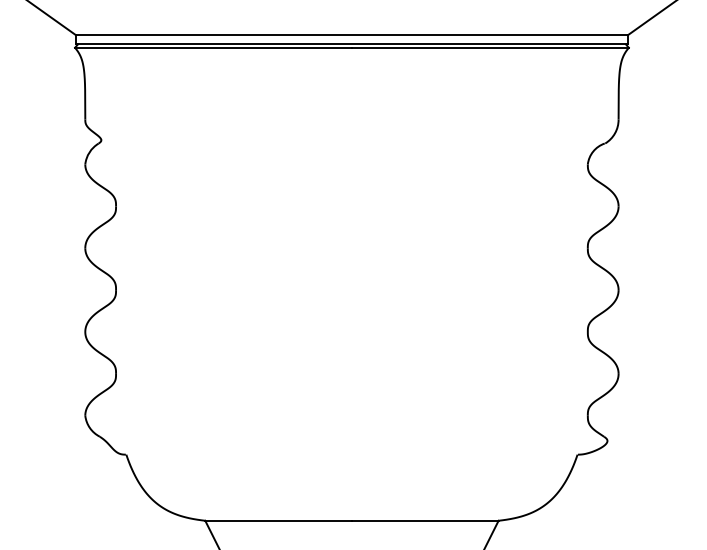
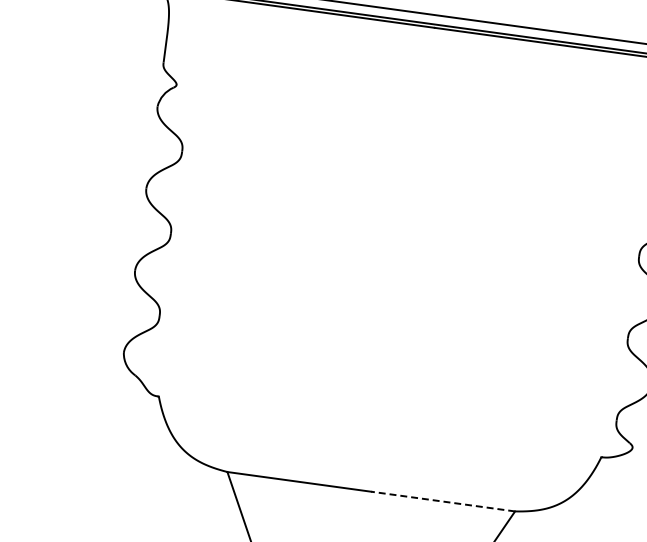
line: (424, 520) -> (442, 501), solid -> dashed

